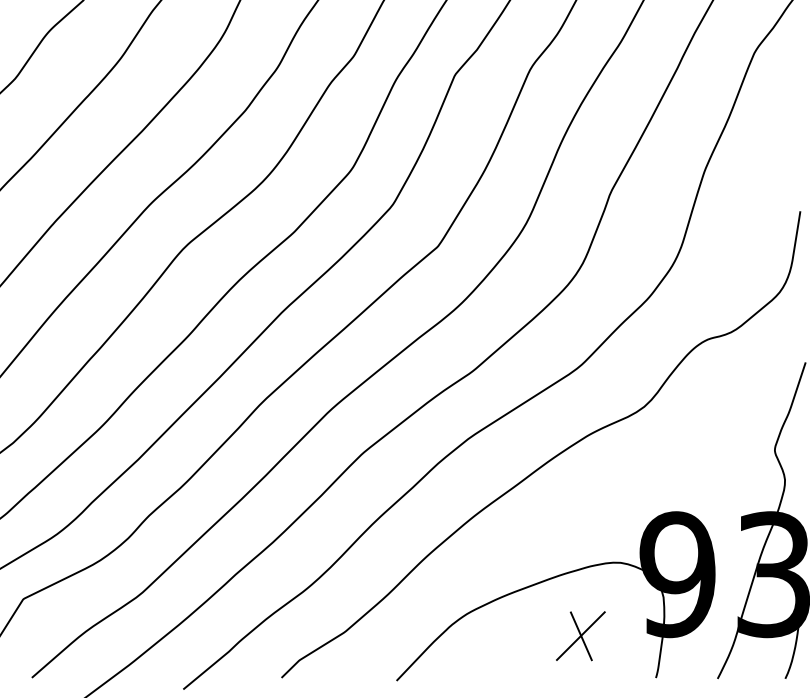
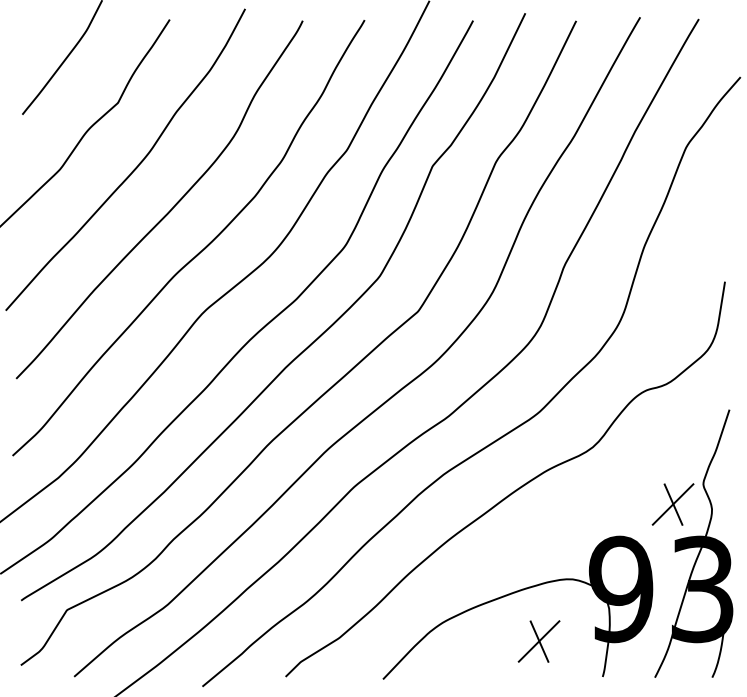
part: (738, 474) -> (672, 504), added

